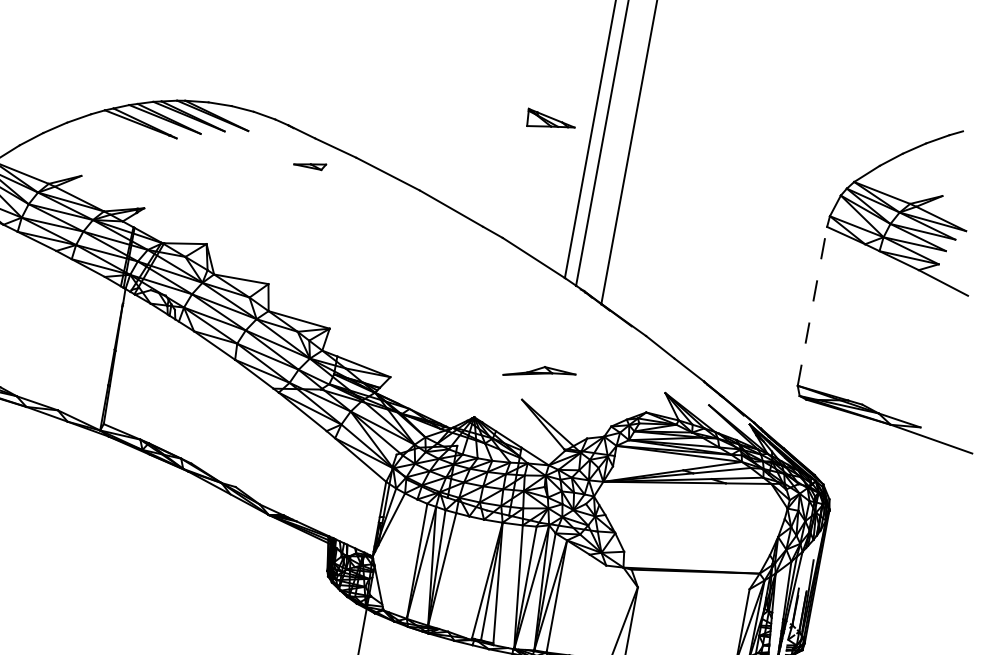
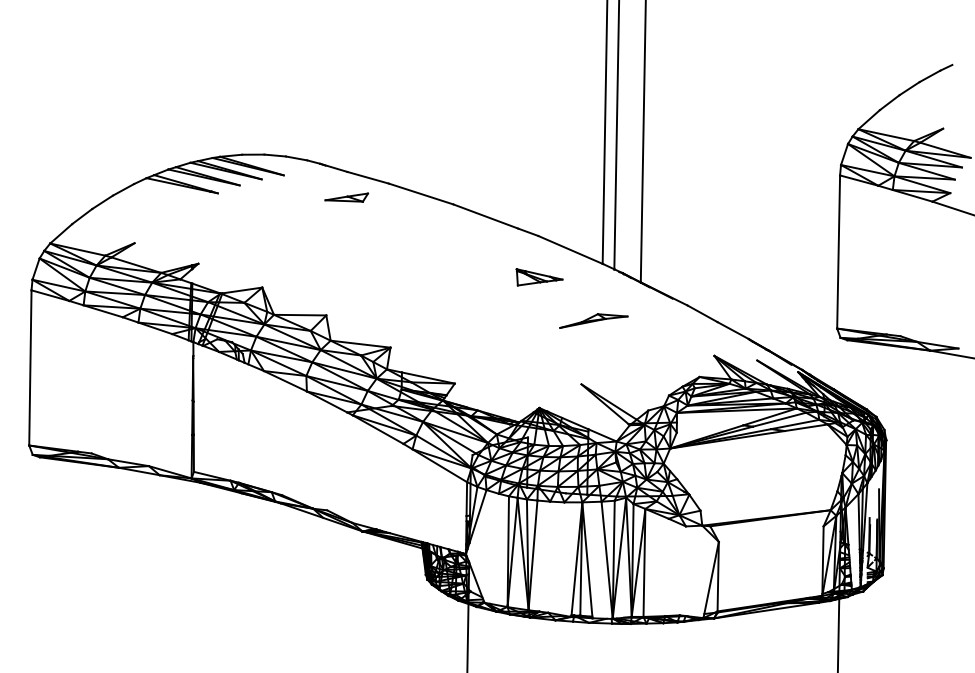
part: (551, 121) -> (539, 277), moved
part: (309, 164) -> (346, 197), size x1.43
line: (812, 306) -> (838, 252), dashed -> solid
part: (539, 372) -> (593, 320), moved

